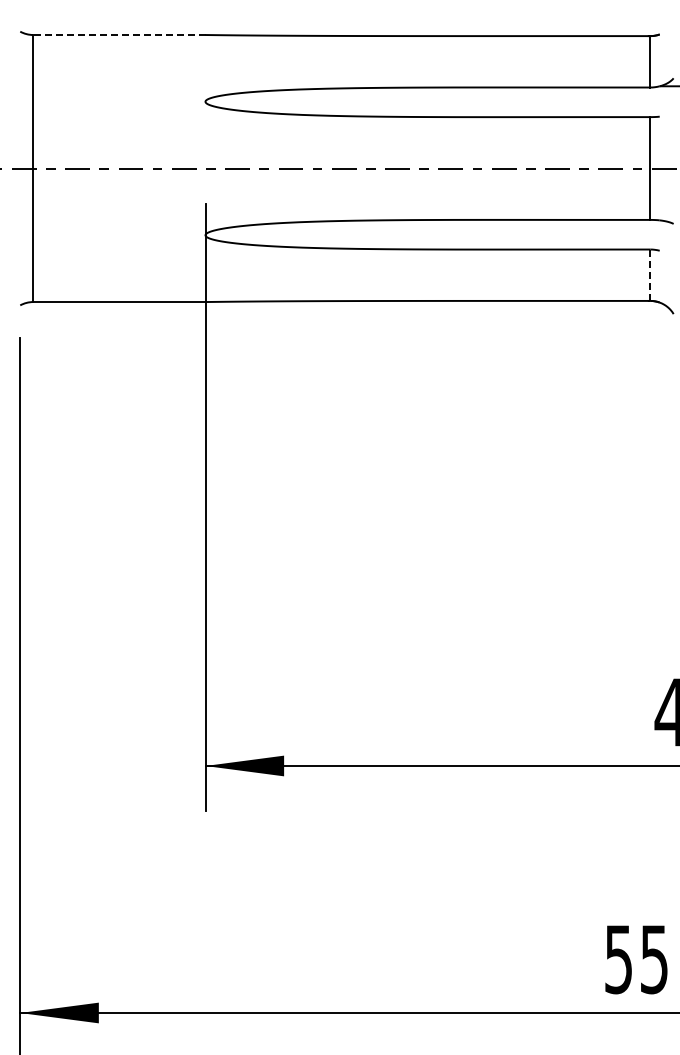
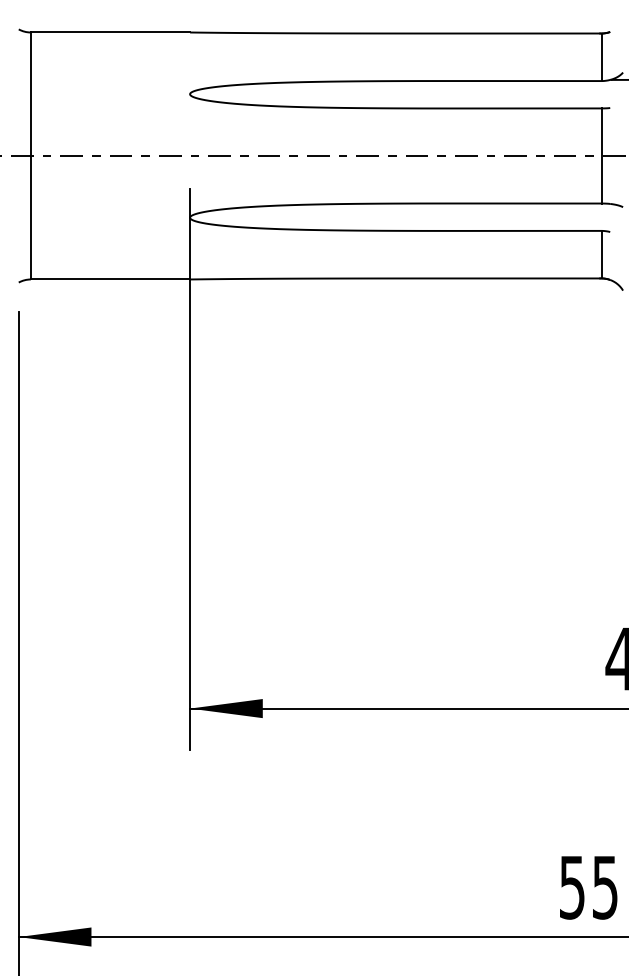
line: (118, 35) -> (109, 32), dashed -> solid
line: (650, 275) -> (601, 254), dashed -> solid

